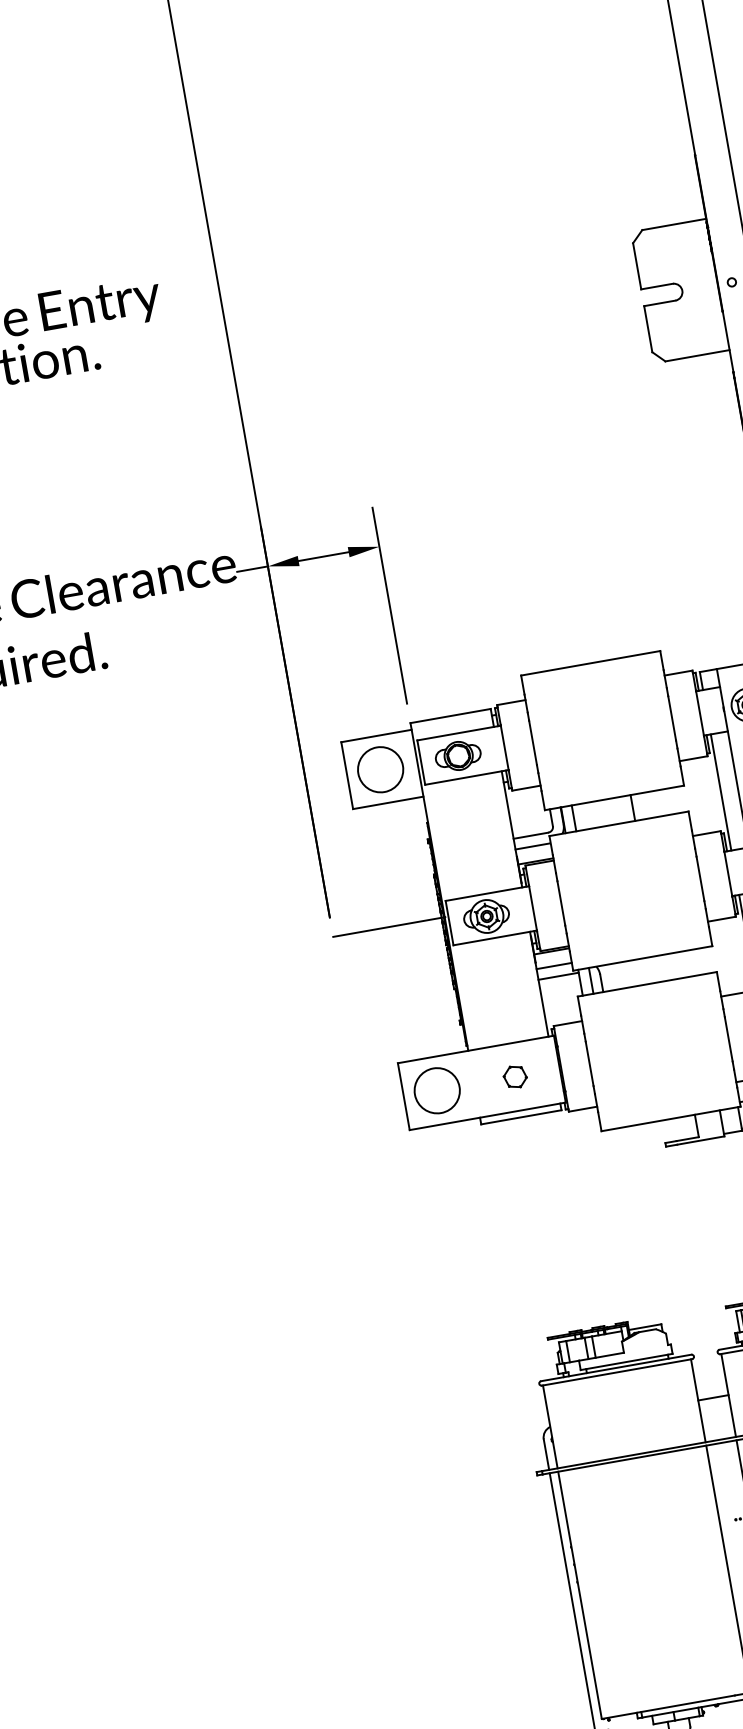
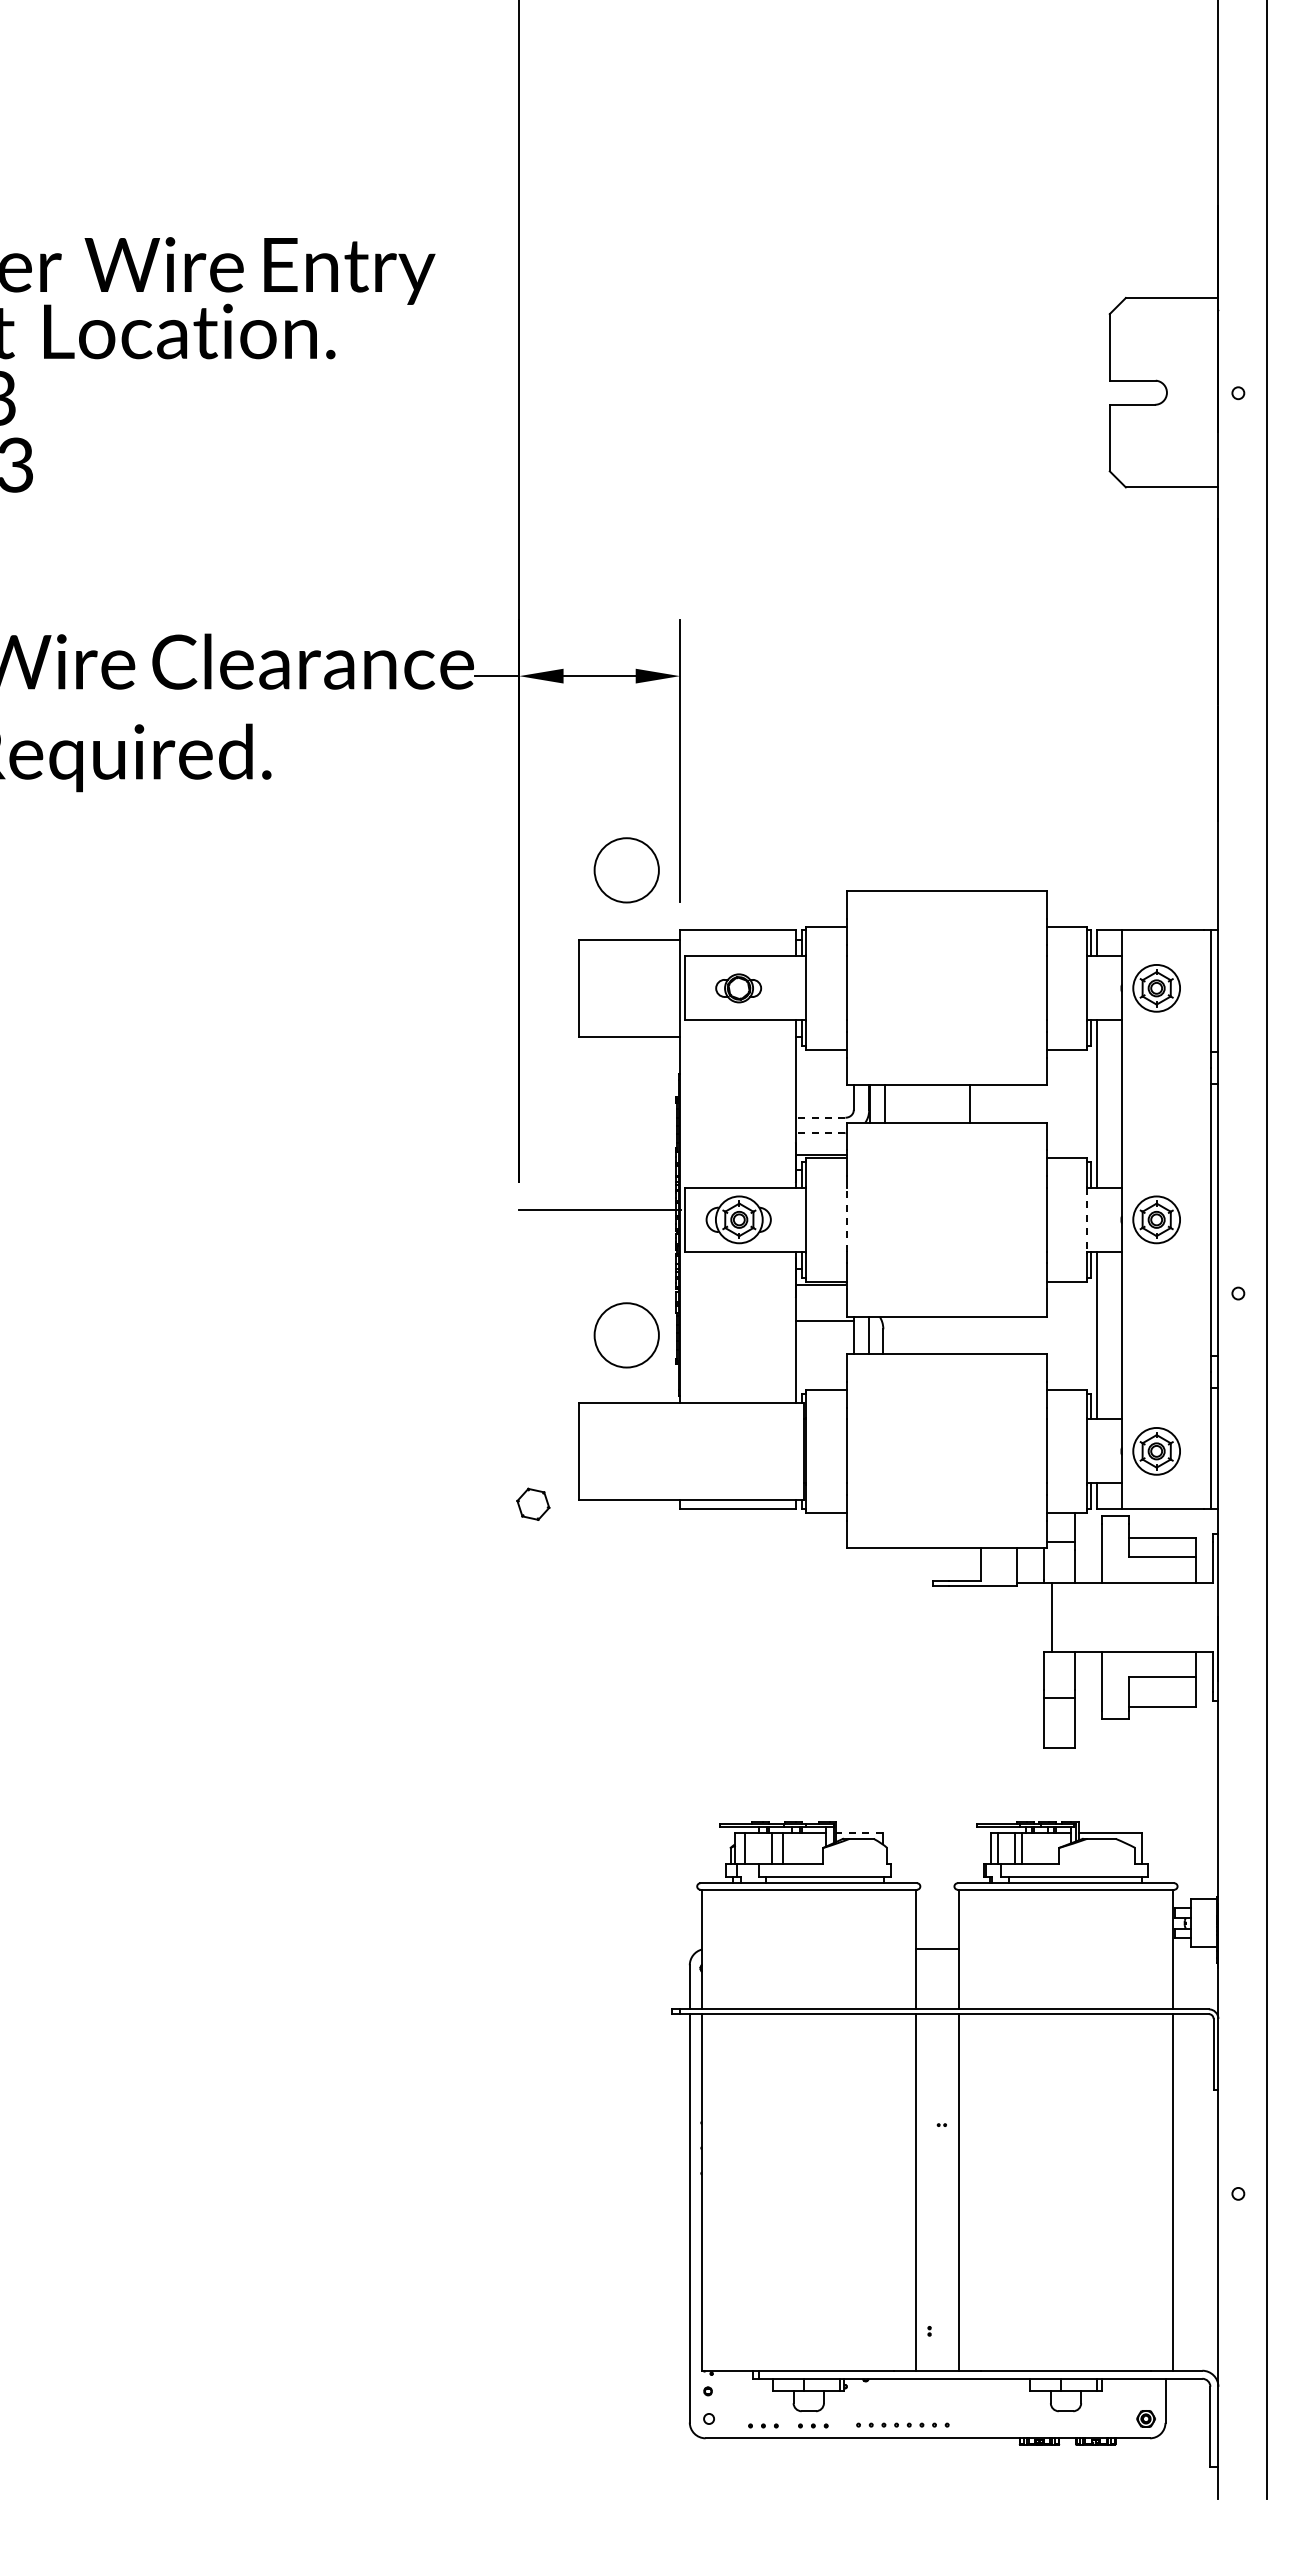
part: (458, 756) -> (738, 988), size x0.7
circle: (380, 769) -> (626, 870), moved
line: (530, 835) -> (820, 1117), solid -> dashed
line: (532, 846) -> (820, 1133), solid -> dashed
line: (728, 873) -> (1087, 1219), solid -> dashed
line: (561, 903) -> (846, 1219), solid -> dashed
line: (553, 965) -> (820, 1305), removed
part: (515, 1076) -> (533, 1503), moved
circle: (437, 1090) -> (626, 1335), moved
line: (644, 1327) -> (858, 1833), solid -> dashed

